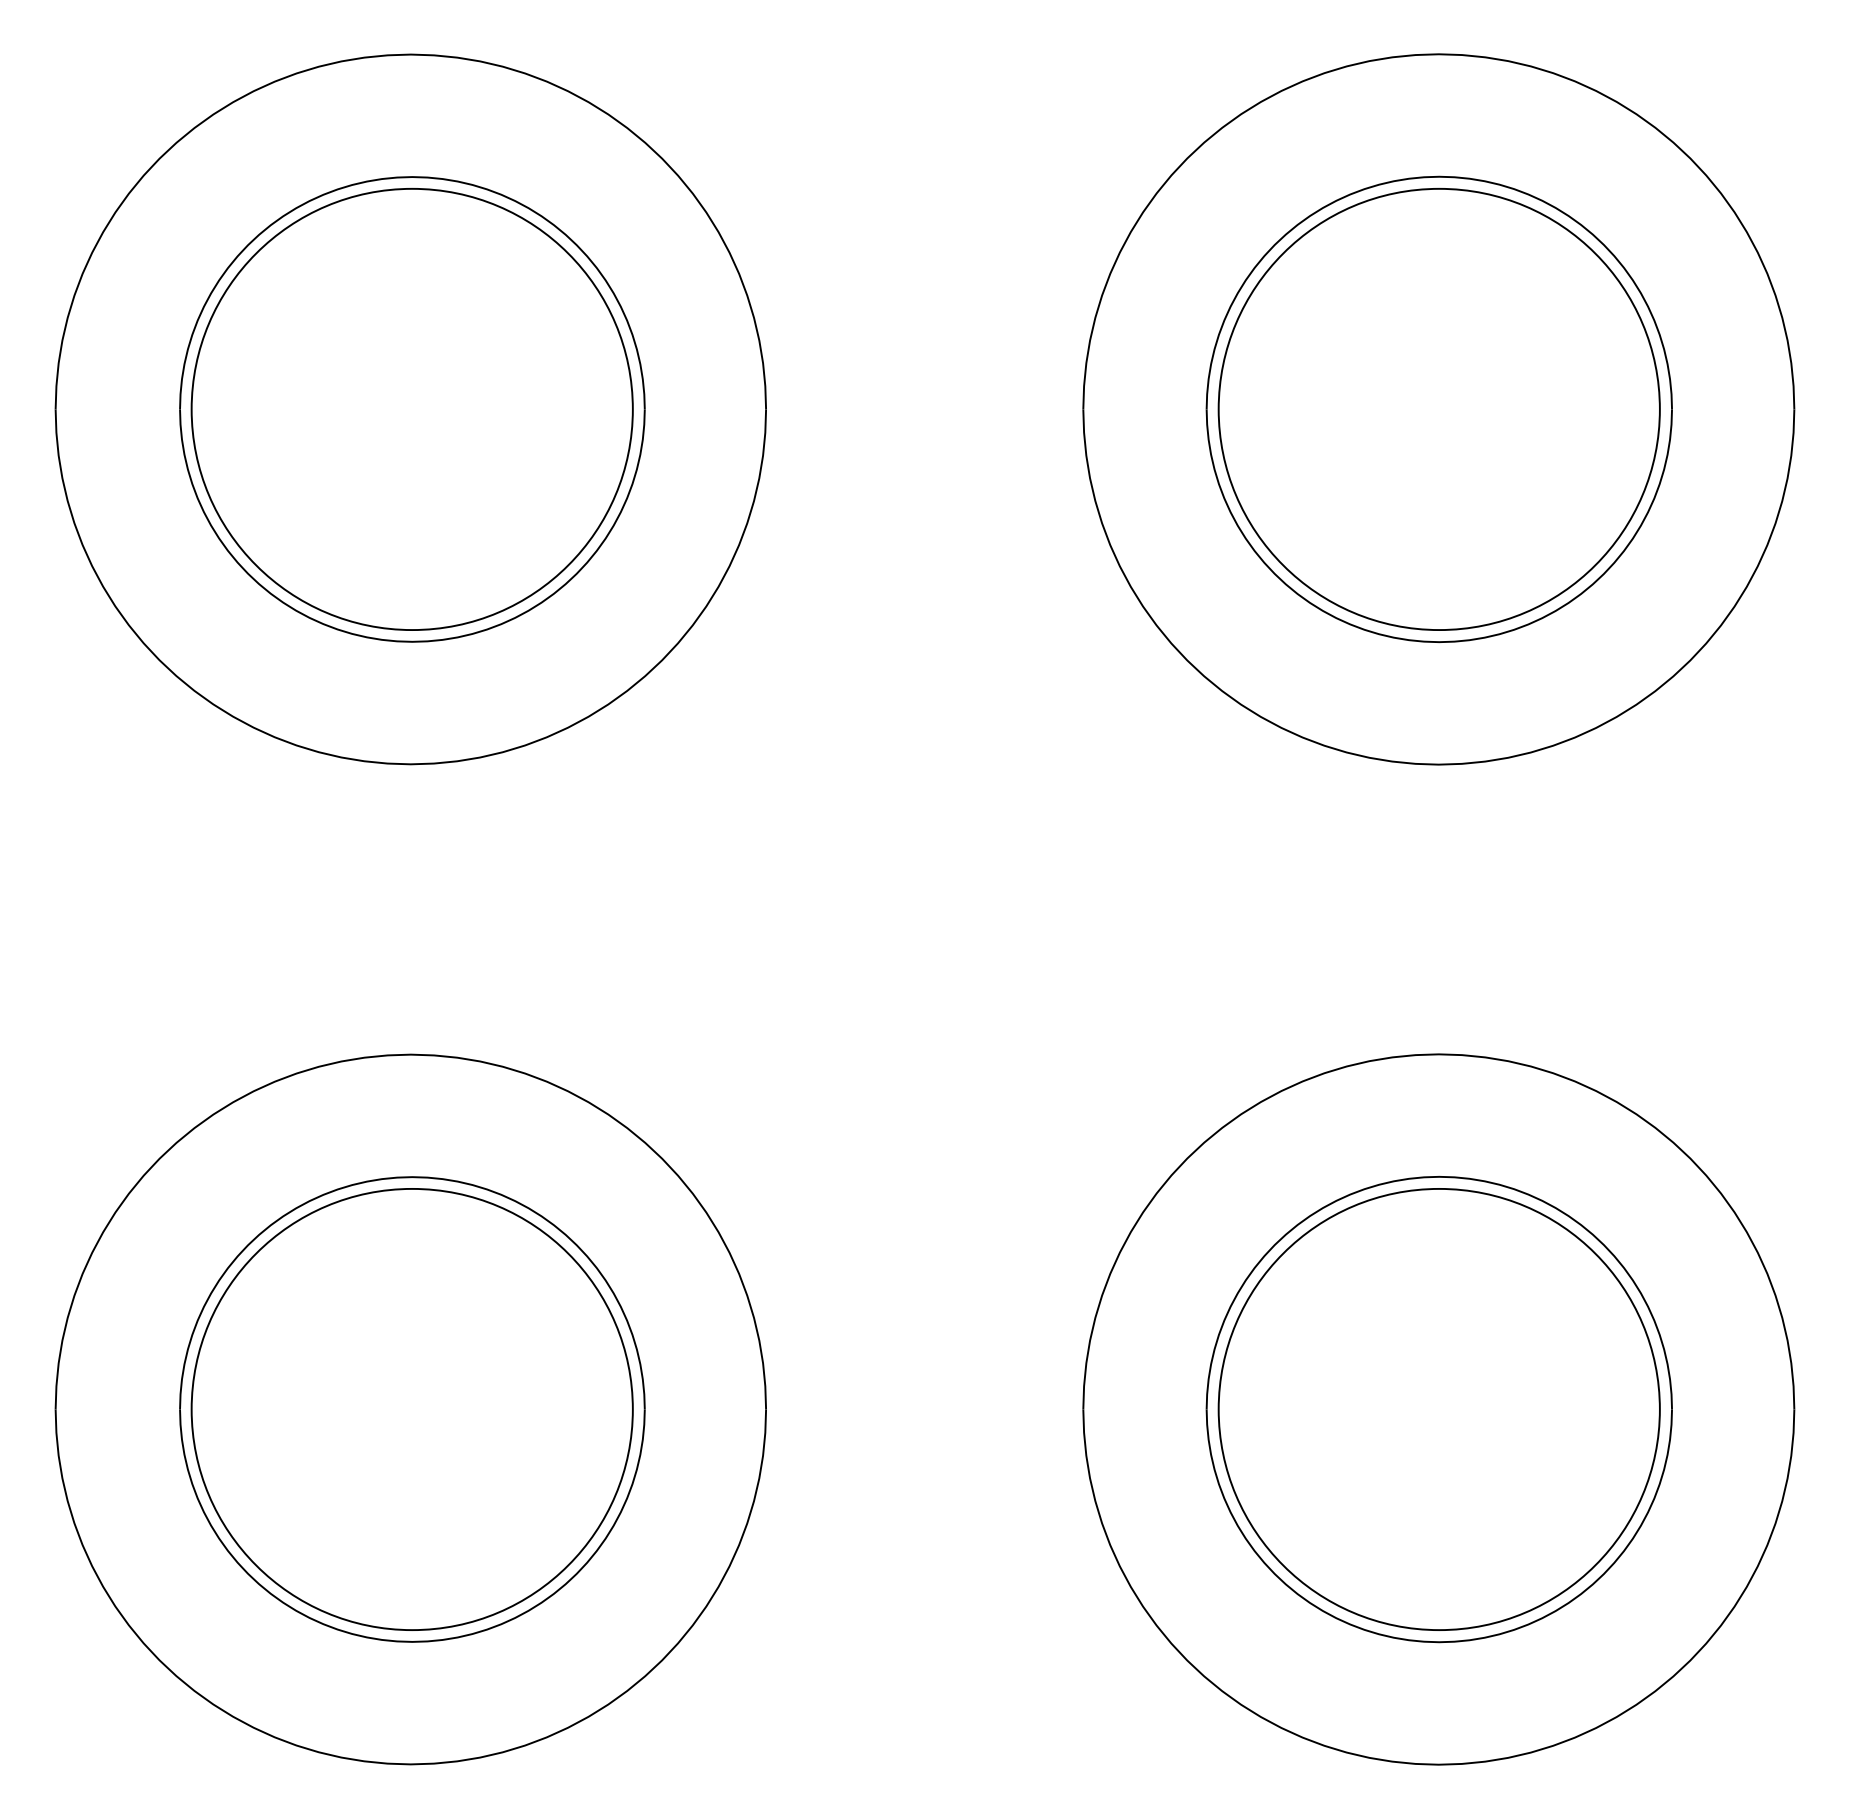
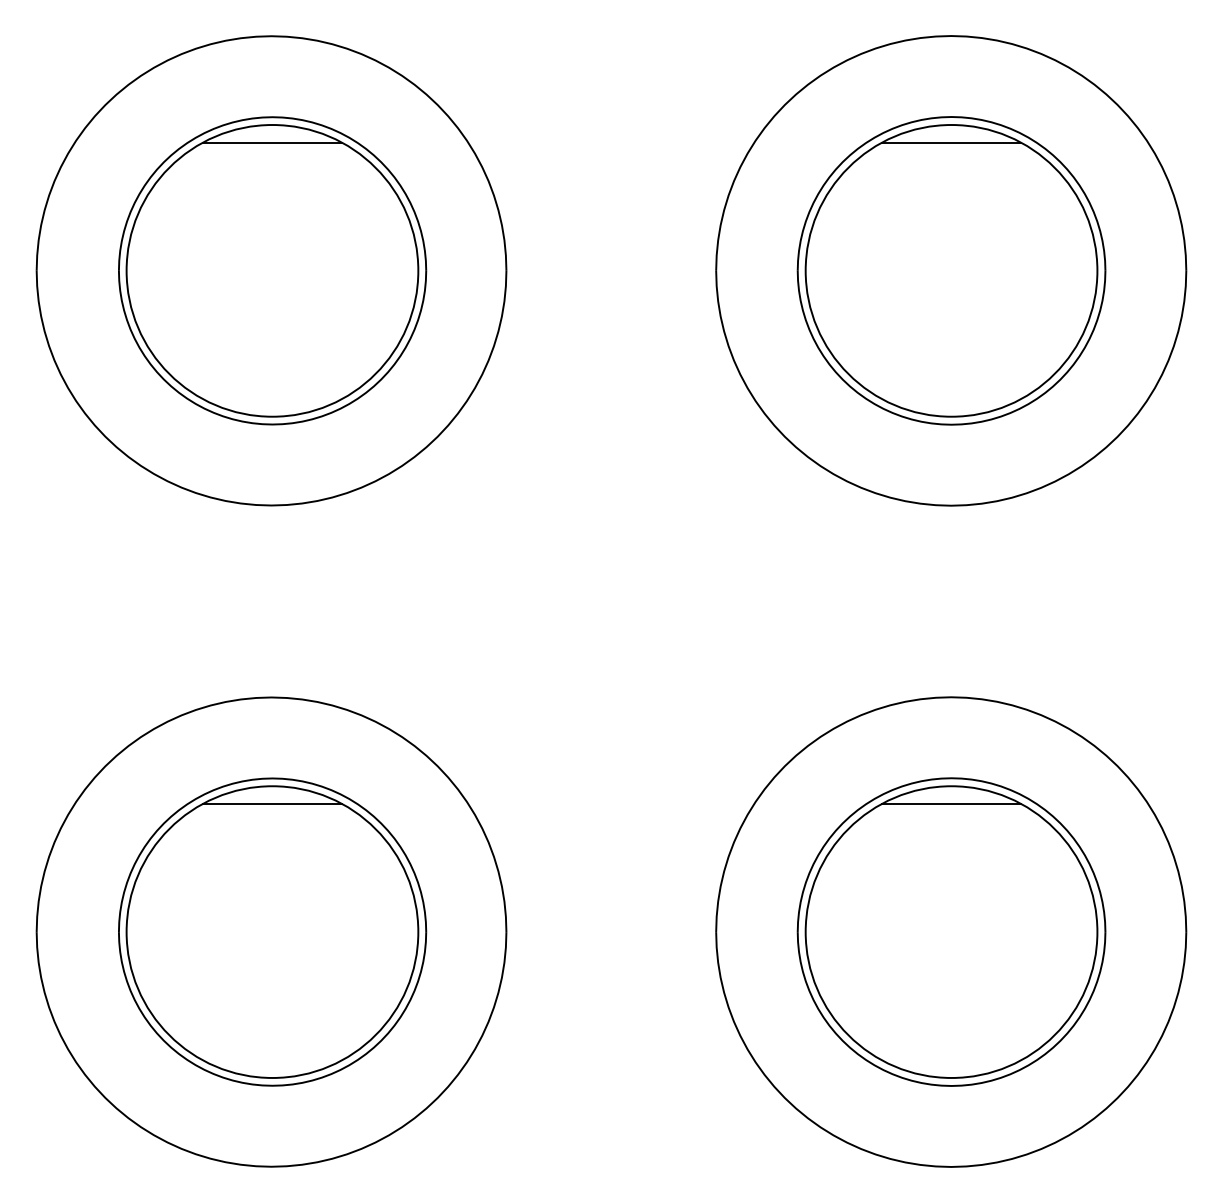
line: (412, 215) -> (272, 142), added
line: (1439, 215) -> (951, 142), added
line: (412, 1216) -> (272, 804), added
line: (1439, 1216) -> (951, 804), added

